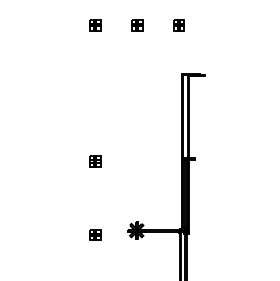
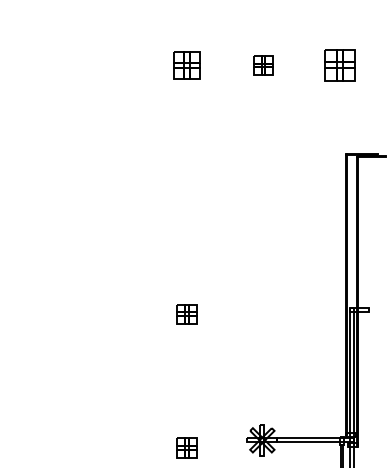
part: (95, 25) -> (187, 65), size x1.4
part: (178, 25) -> (338, 65), size x1.6

